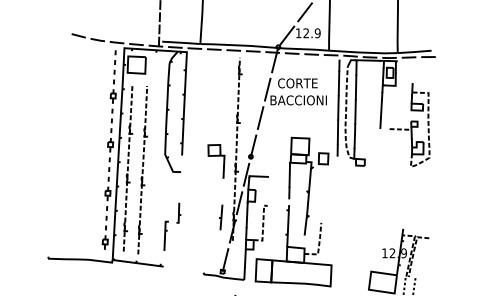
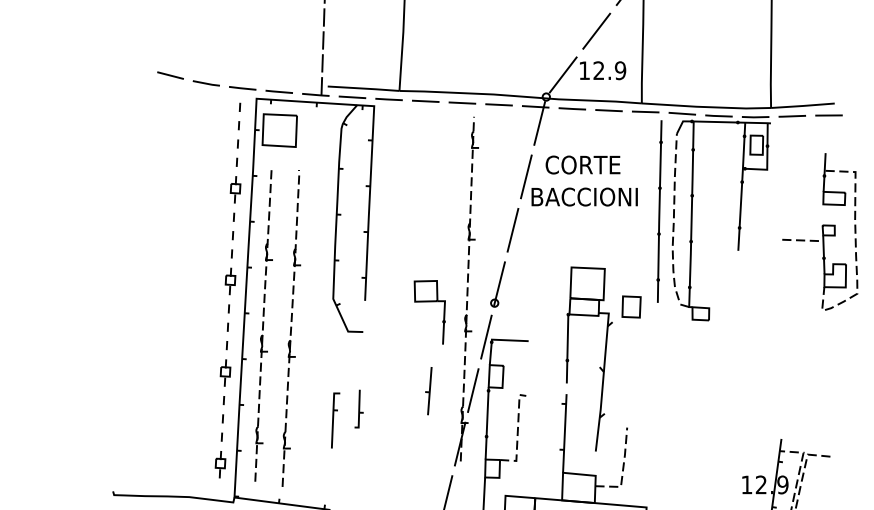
part: (409, 124) -> (819, 231), moved
line: (221, 217) -> (429, 391), moved
part: (165, 235) -> (333, 419), moved

